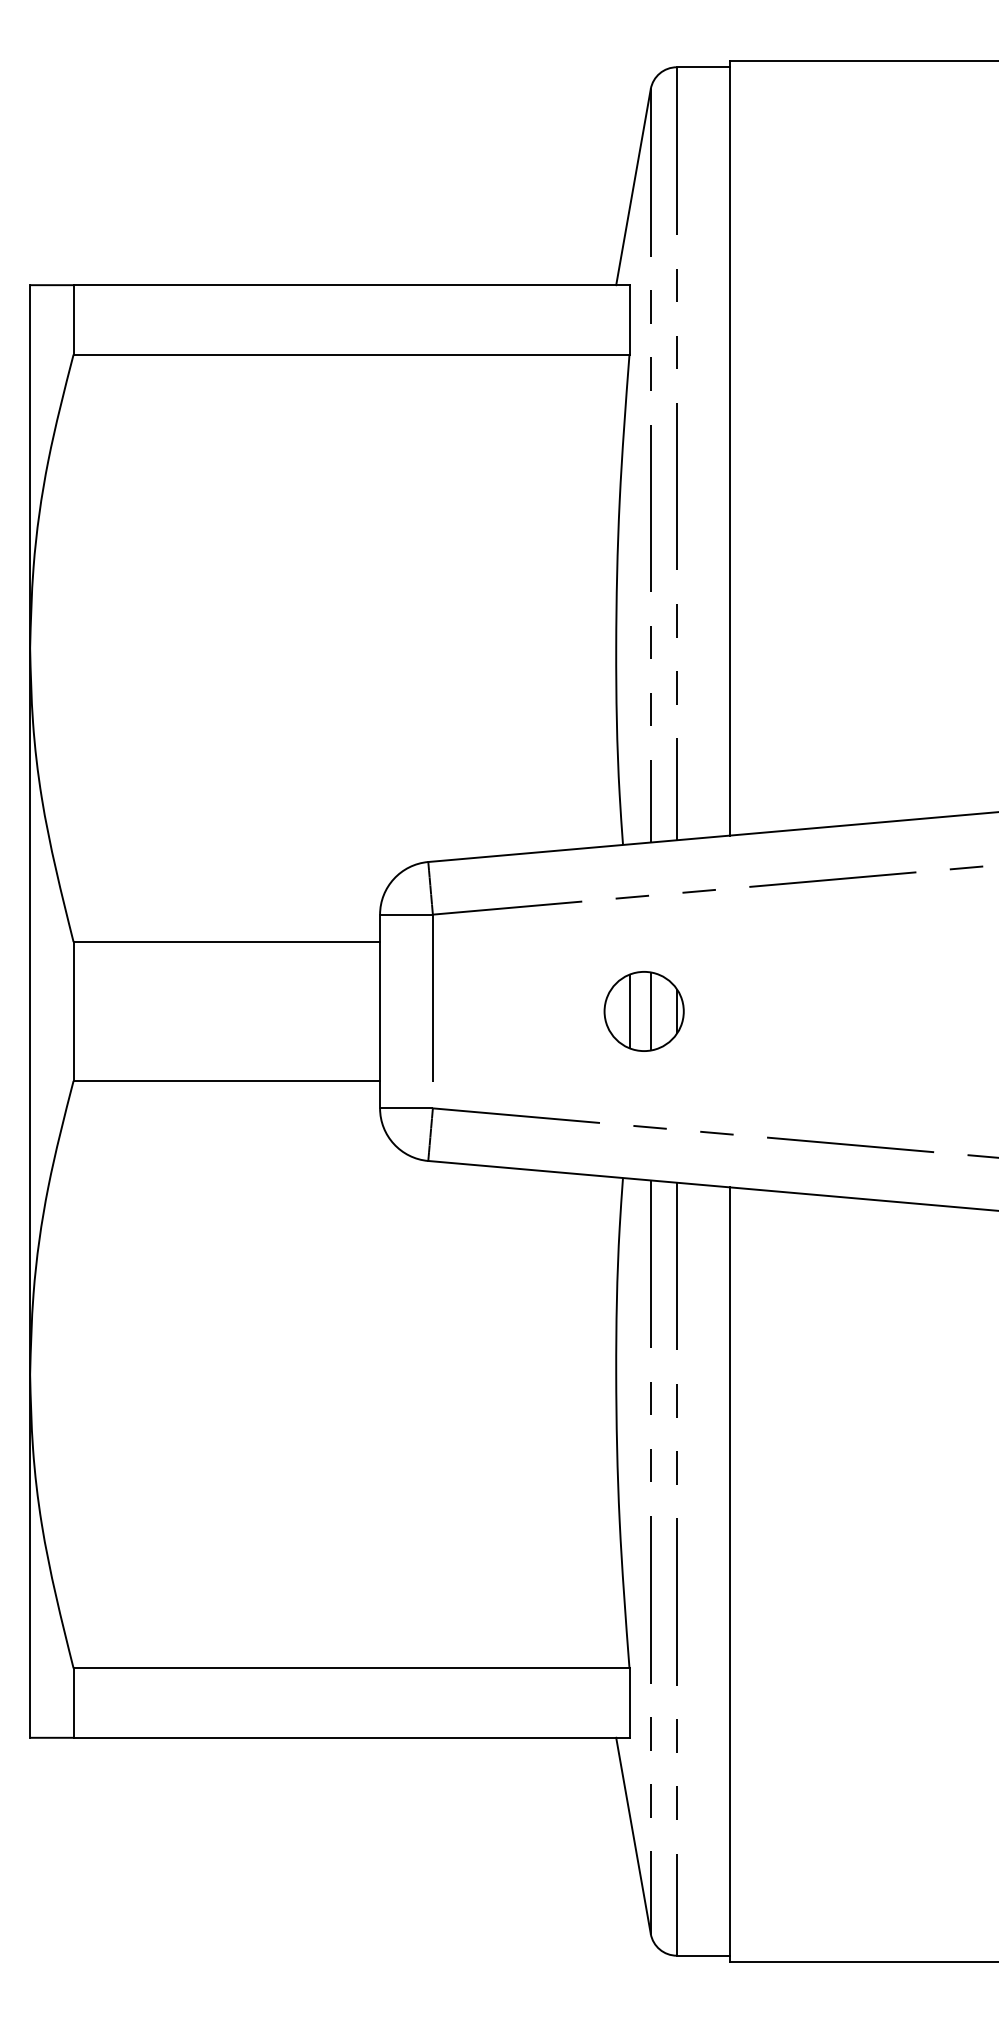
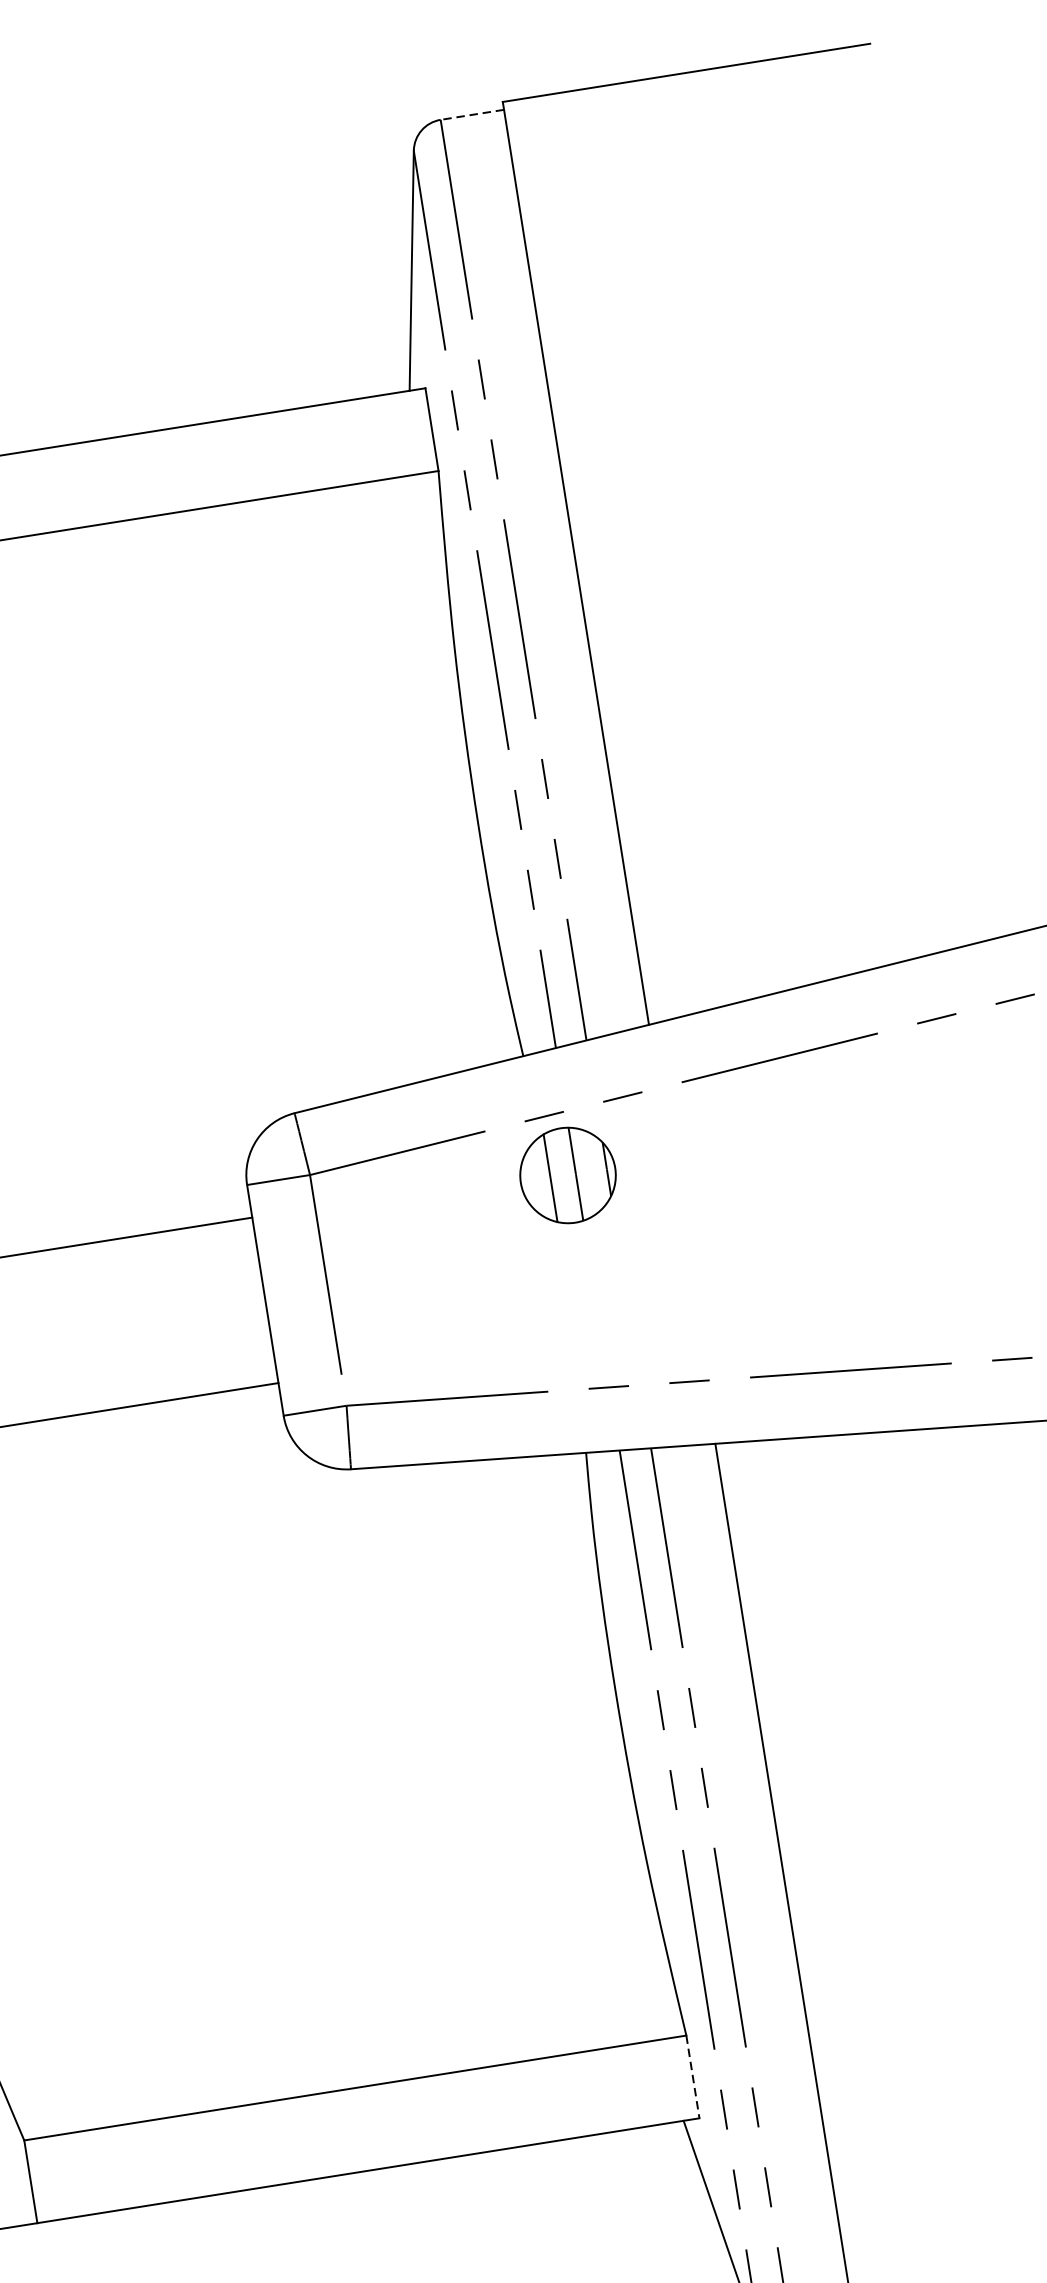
line: (703, 67) -> (472, 115), solid -> dashed
part: (643, 1011) -> (567, 1175), moved
line: (629, 1703) -> (692, 2077), solid -> dashed

